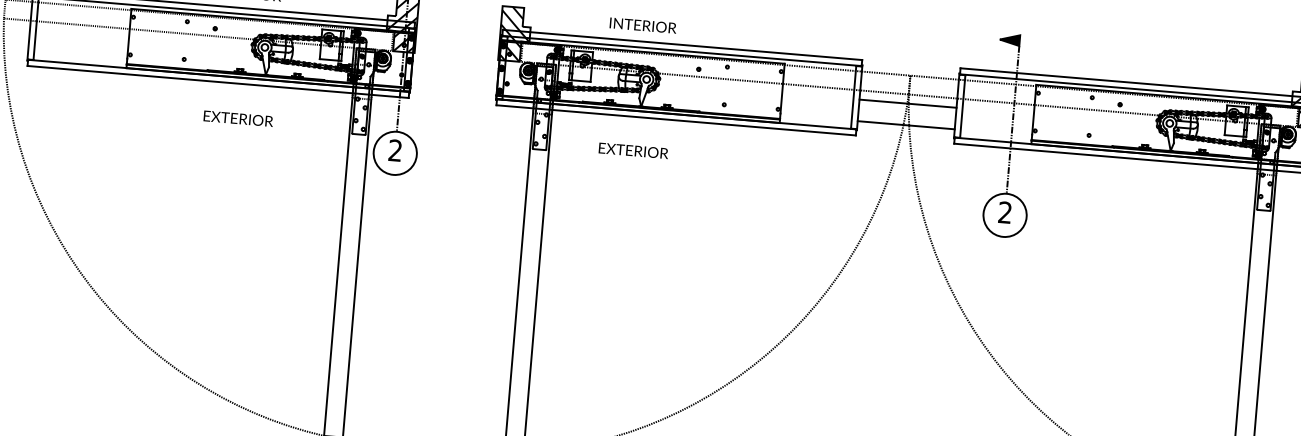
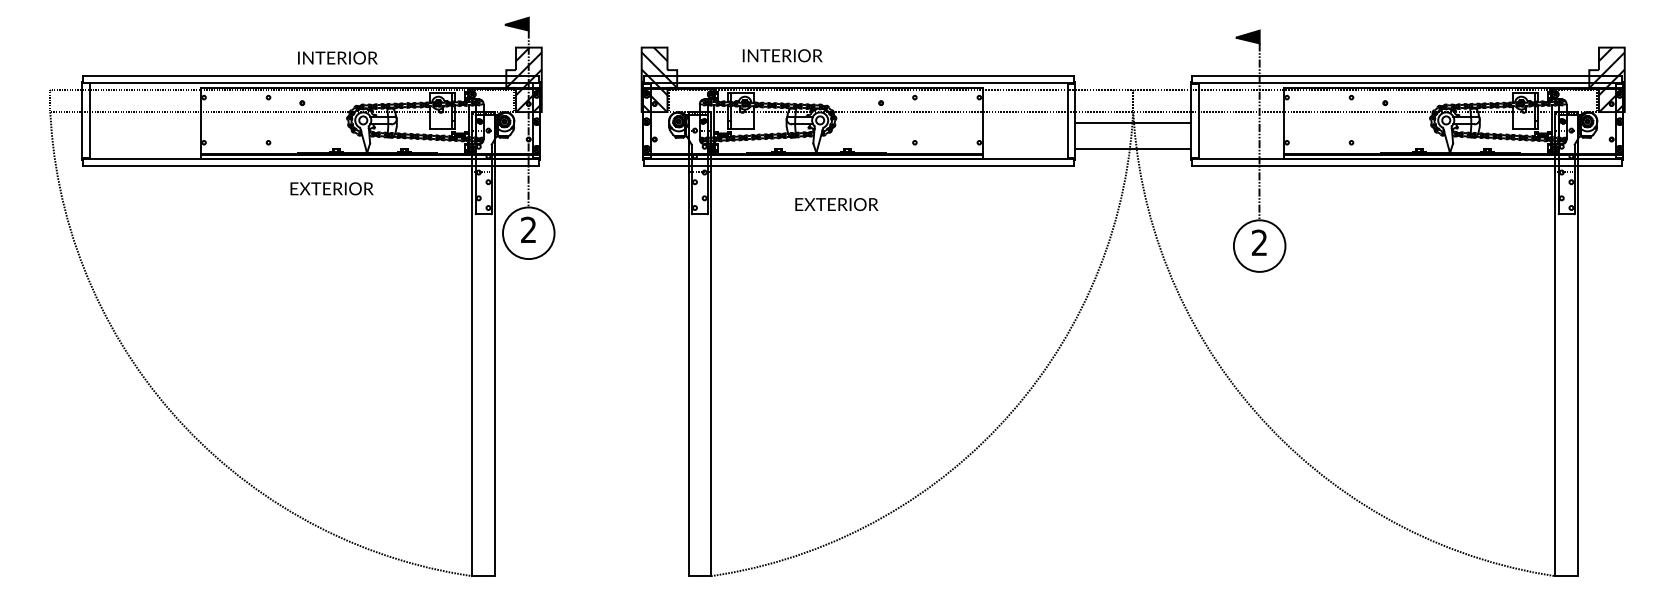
text: (643, 25) -> (782, 55), moved
text: (238, 118) -> (331, 188), moved
text: (633, 150) -> (836, 204), moved

